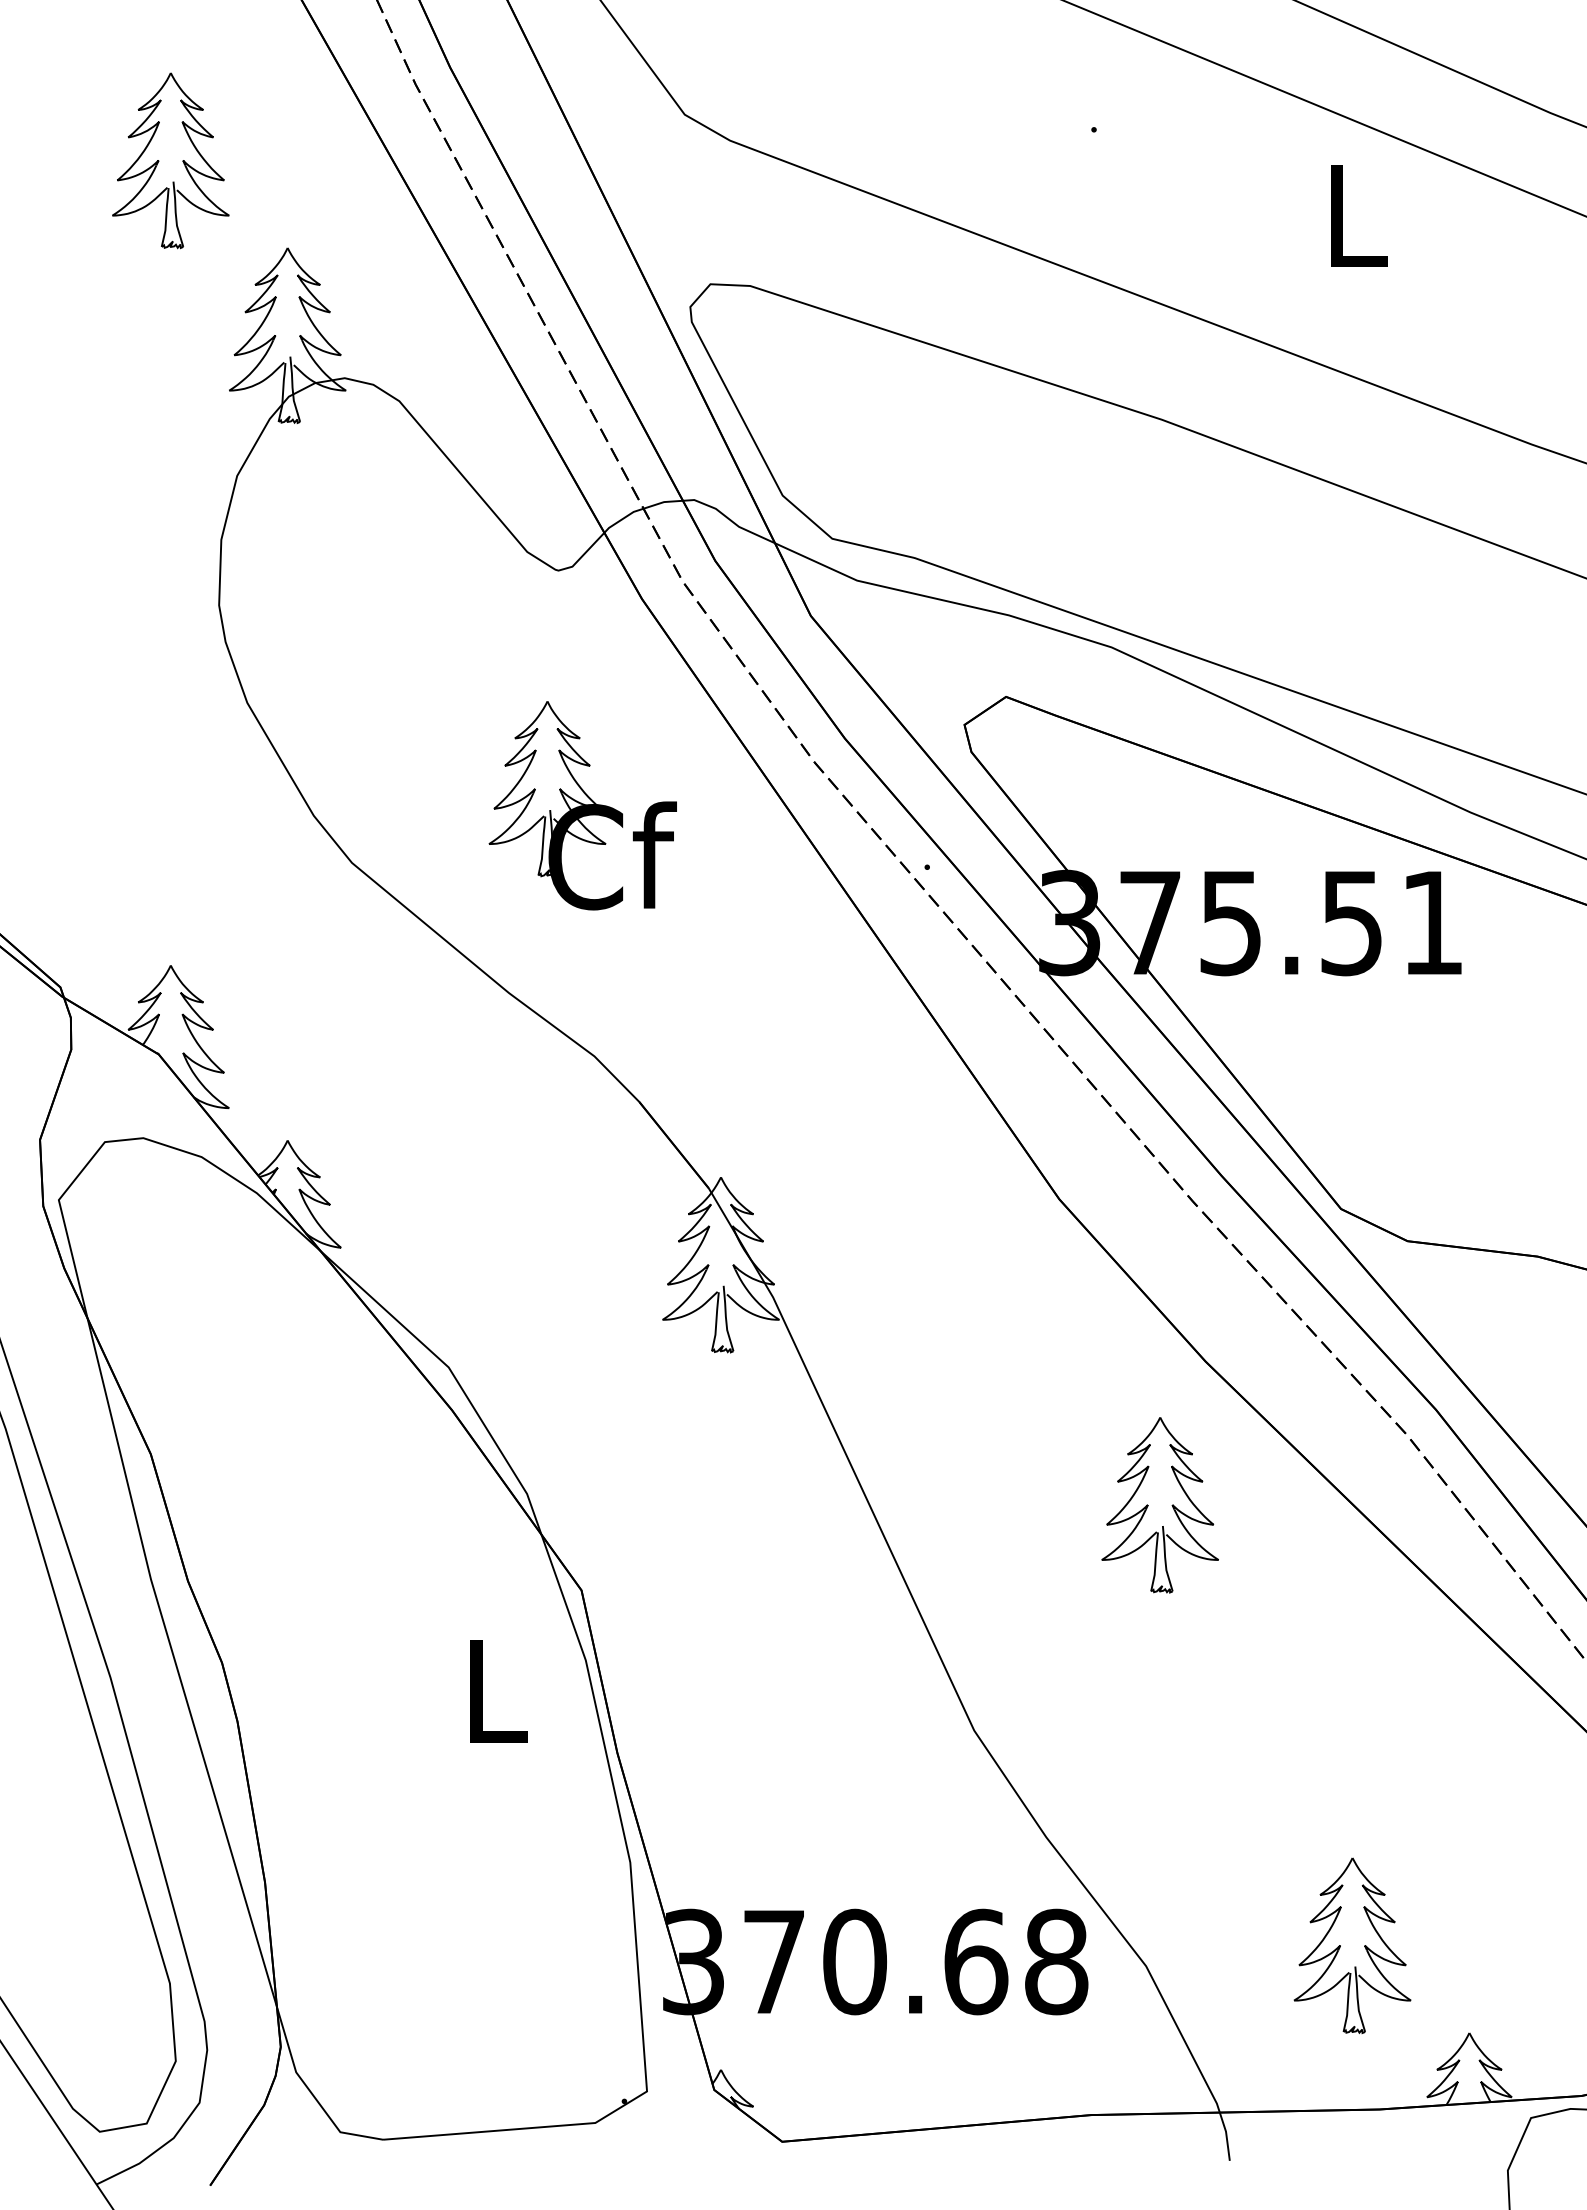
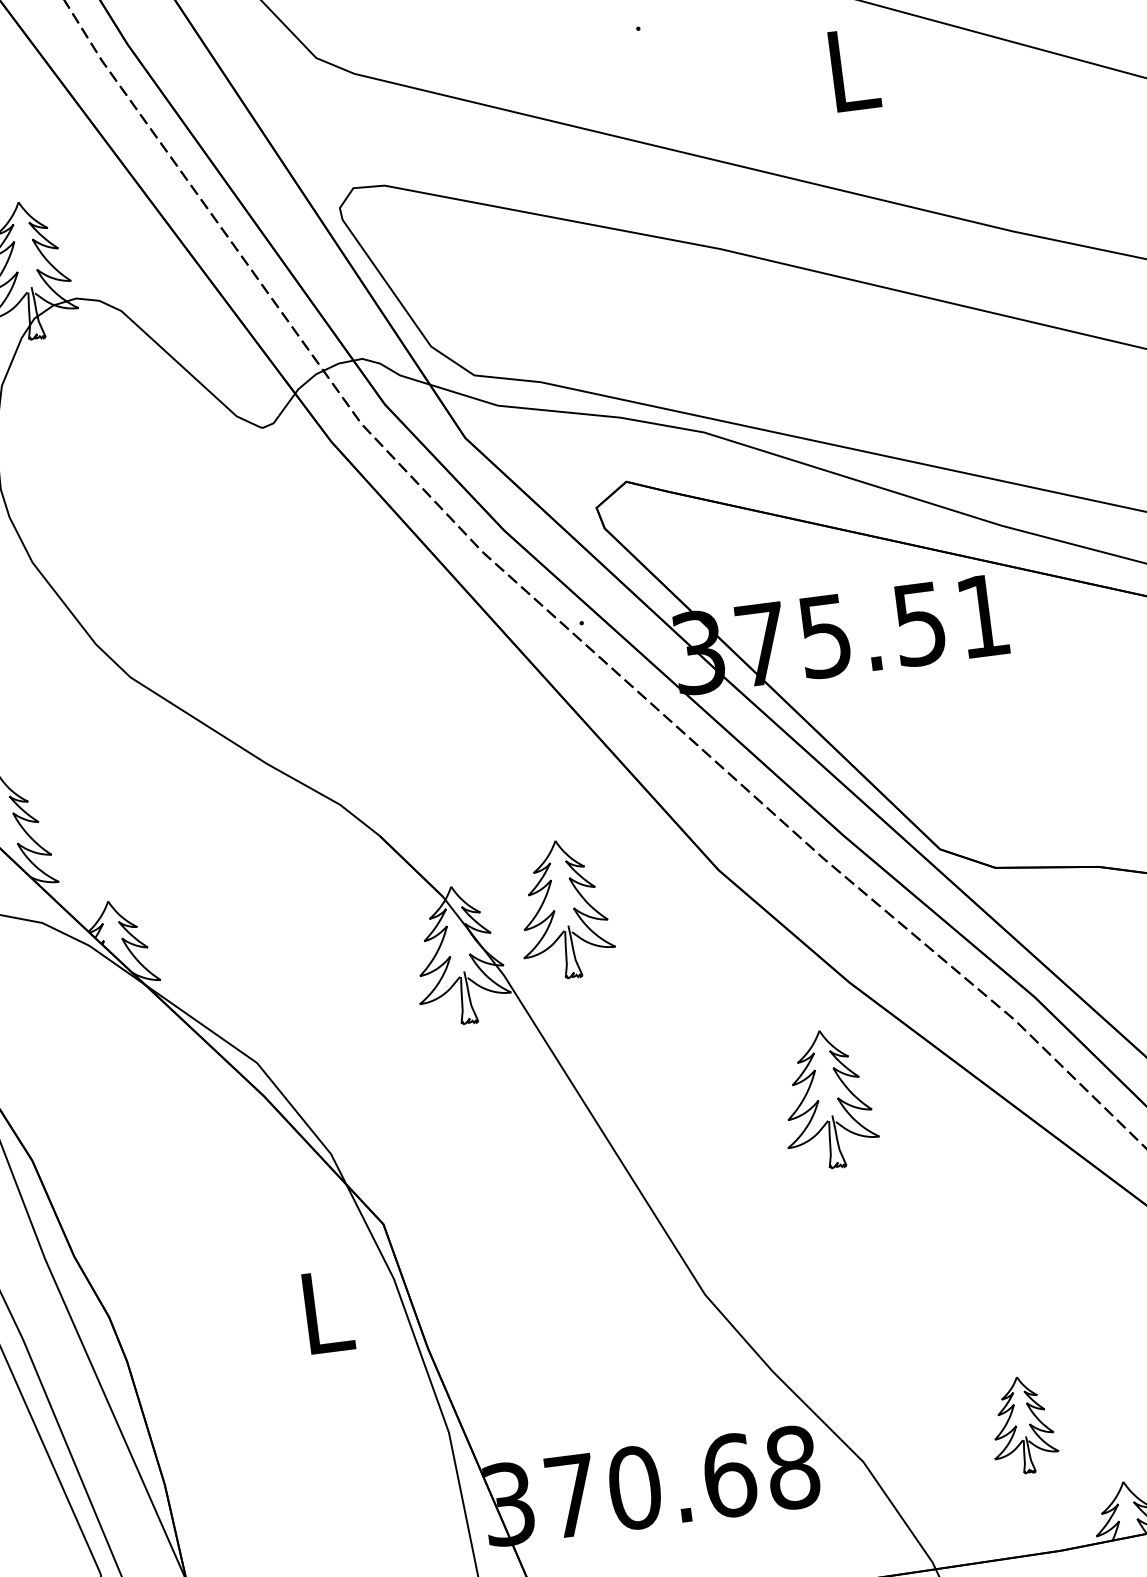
part: (582, 805) -> (305, 609), removed
part: (847, 1224) -> (555, 911), added
part: (1352, 1945) -> (1022, 1425), size x0.7

